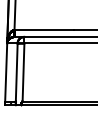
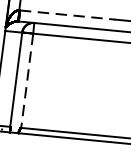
line: (44, 30) -> (67, 15), solid -> dashed
line: (23, 73) -> (27, 82), solid -> dashed

